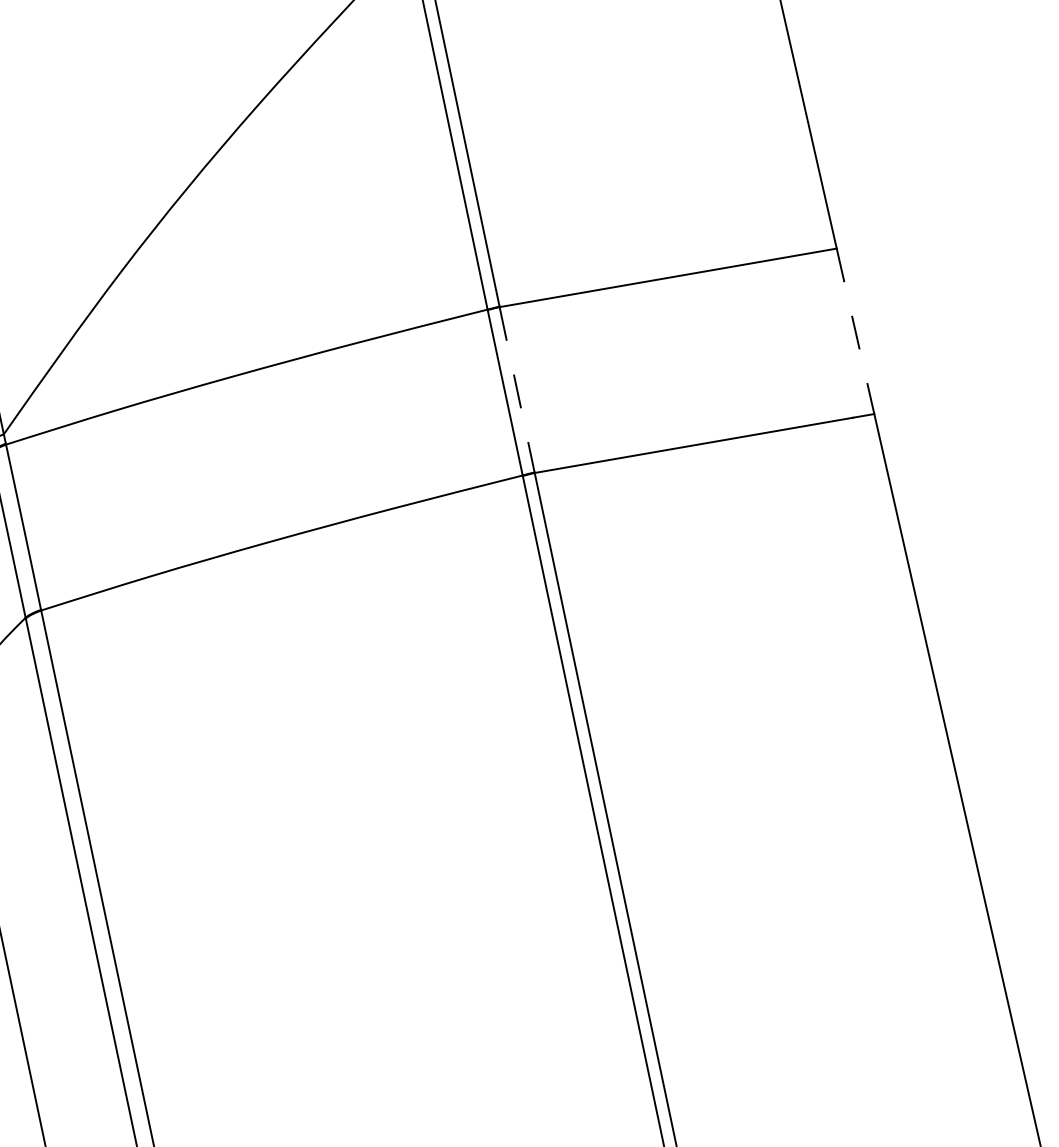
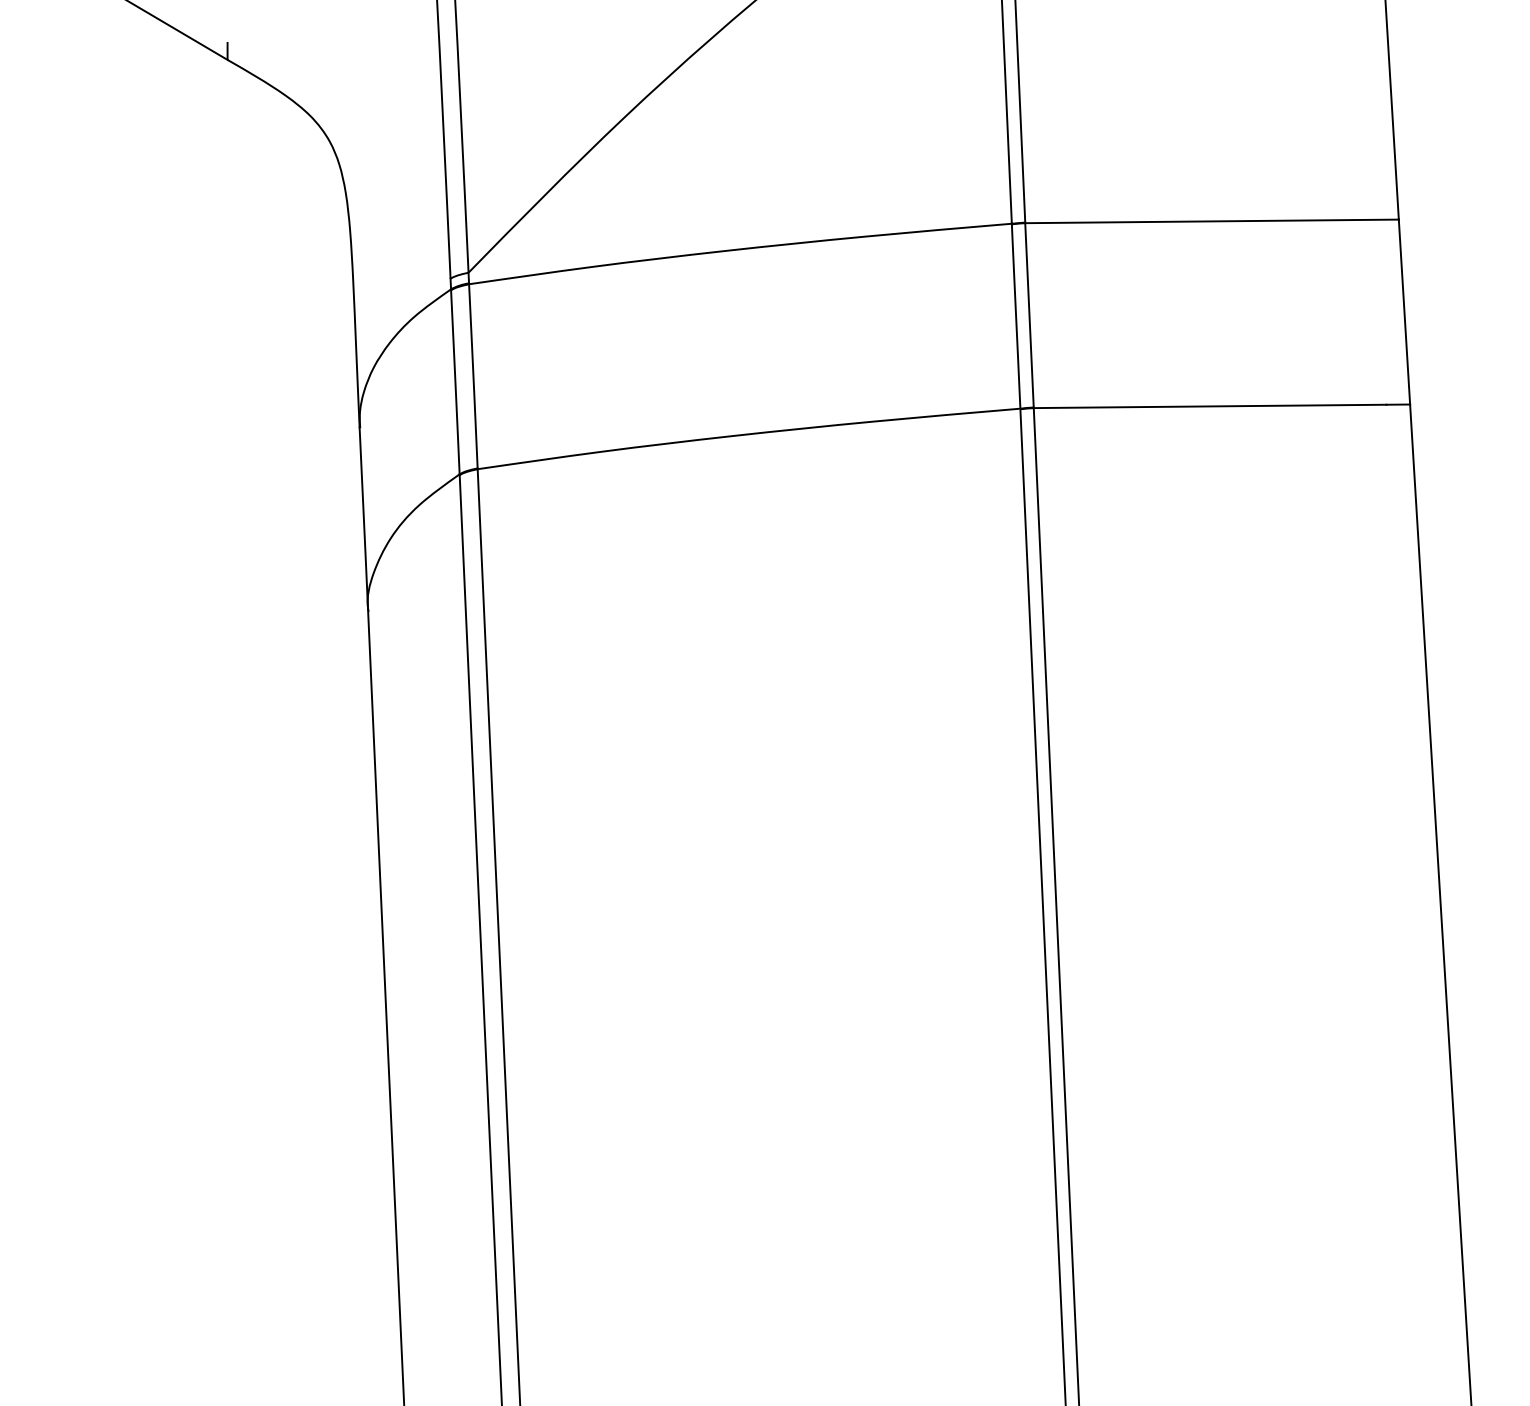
line: (855, 331) -> (1404, 312), dashed -> solid
line: (517, 389) -> (1029, 315), dashed -> solid

